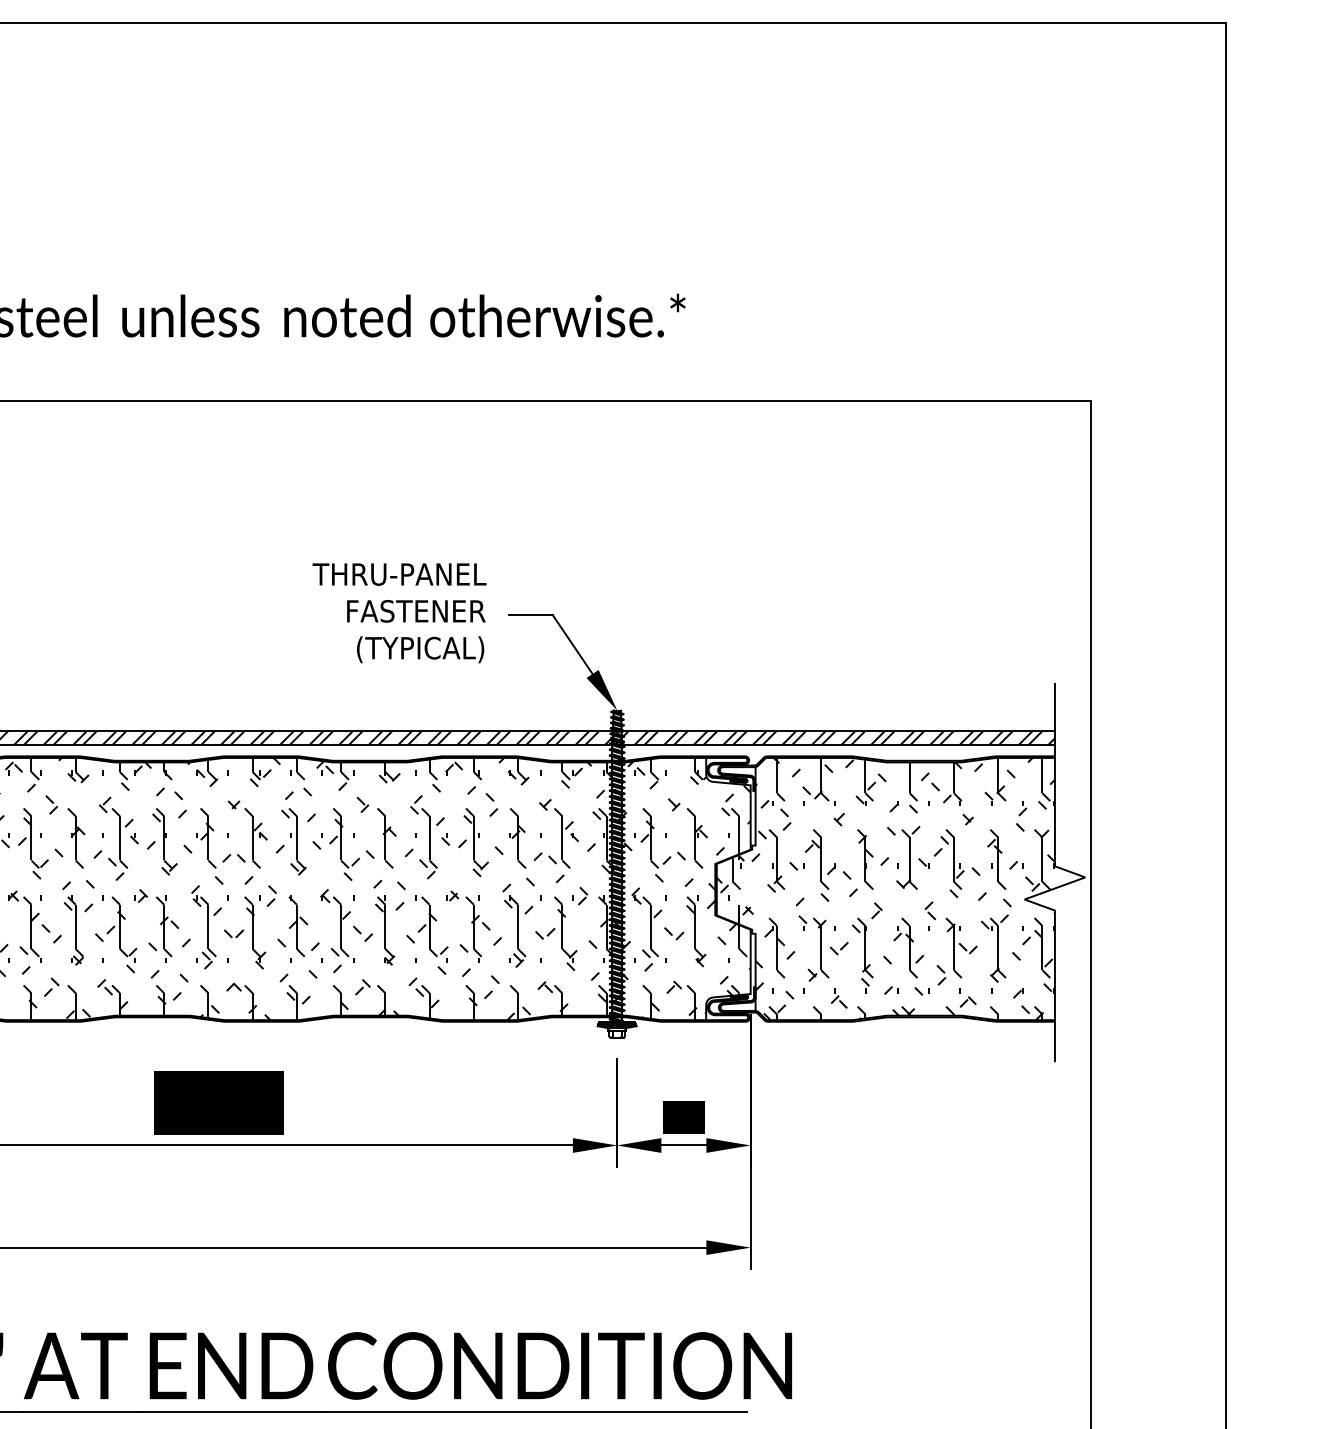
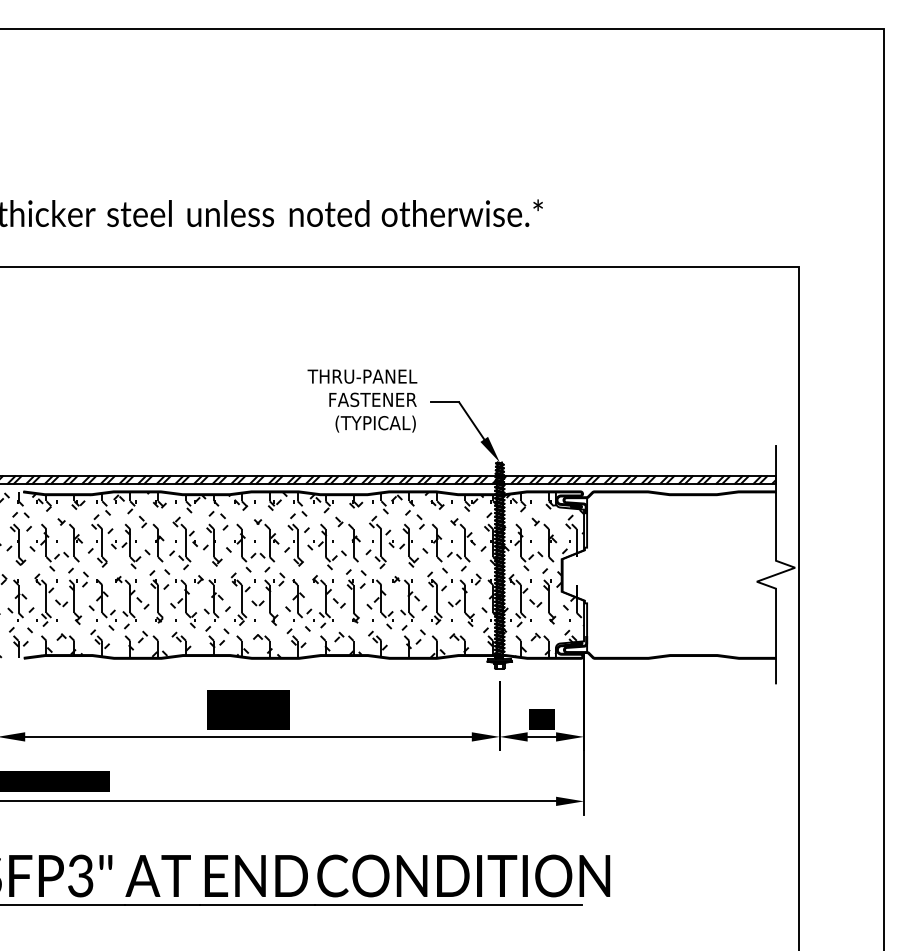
hatch: (886, 888) -> (669, 574), removed

